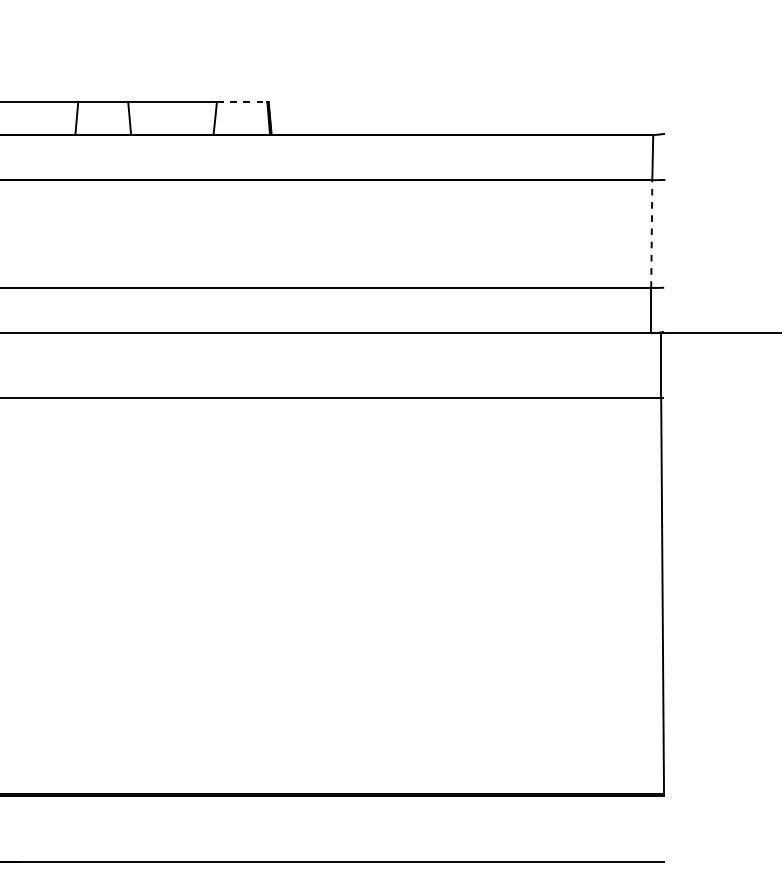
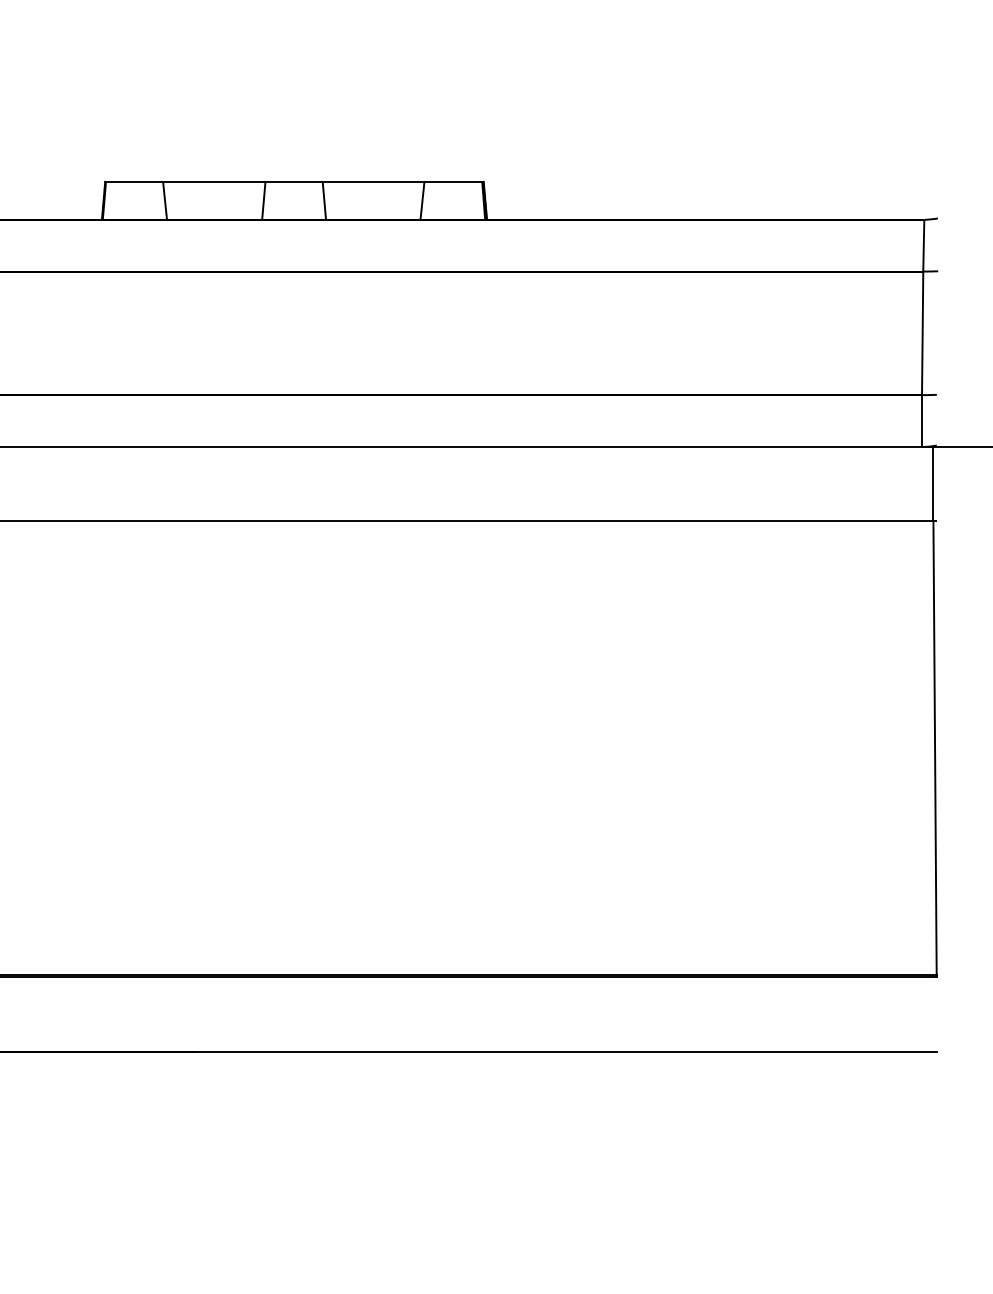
line: (242, 101) -> (453, 181), dashed -> solid
line: (651, 234) -> (922, 333), dashed -> solid

